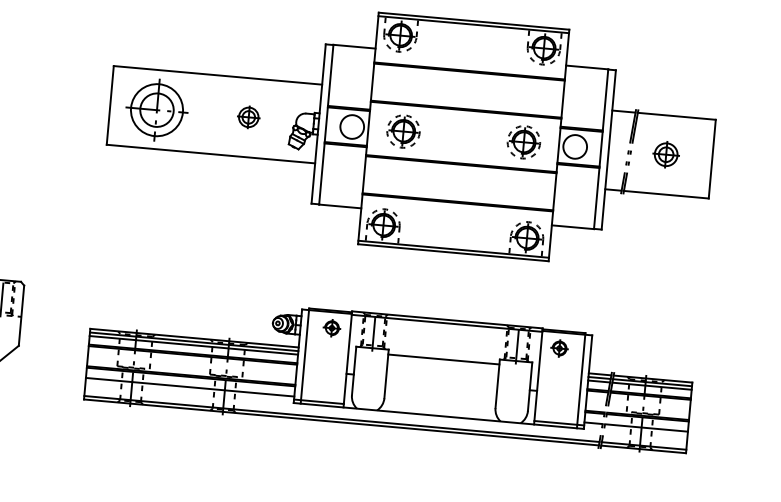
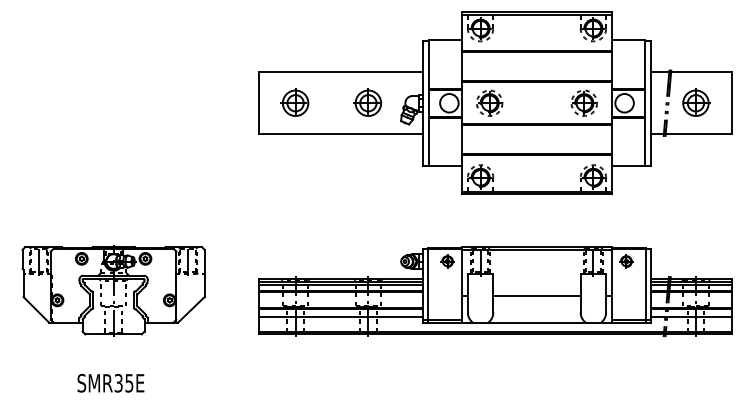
part: (155, 108) -> (294, 102), size x0.62
part: (248, 116) -> (367, 102), size x1.67
part: (666, 154) -> (696, 102), size x1.43
line: (443, 359) -> (536, 296), moved

